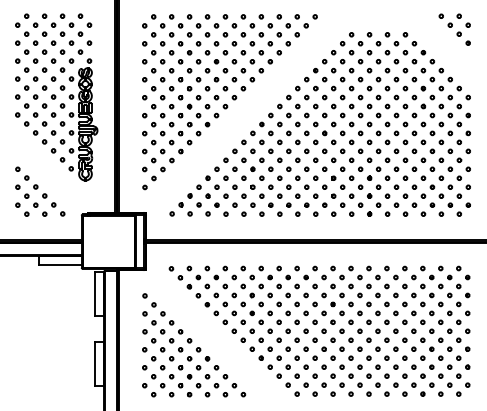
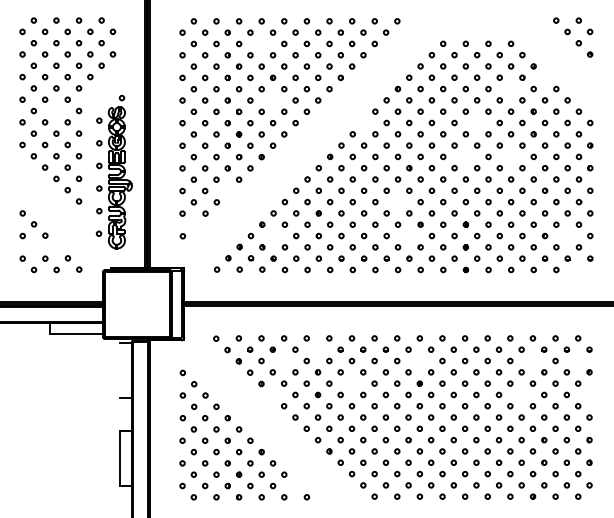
circle: (207, 34) -> (261, 43), removed
circle: (432, 61) -> (544, 77), removed
circle: (405, 70) -> (511, 88), removed
part: (216, 79) -> (272, 100), removed
circle: (44, 87) -> (56, 110), removed
circle: (289, 97) -> (364, 122), removed
circle: (378, 97) -> (477, 122), removed
part: (82, 120) -> (113, 172), moved
circle: (369, 124) -> (465, 156), removed
circle: (405, 124) -> (511, 156), removed
part: (181, 151) -> (228, 190), removed
circle: (315, 160) -> (397, 202), removed
circle: (154, 178) -> (194, 224), removed
circle: (216, 186) -> (273, 235), removed
circle: (324, 186) -> (409, 235), removed
circle: (450, 186) -> (567, 235), removed
circle: (44, 195) -> (56, 246), removed
circle: (26, 196) -> (33, 247), removed
circle: (458, 213) -> (578, 269), removed
circle: (251, 277) -> (317, 349), removed
circle: (225, 286) -> (284, 360), removed
part: (332, 286) -> (419, 360), removed
circle: (422, 286) -> (532, 360), removed
circle: (458, 286) -> (578, 360), removed
line: (95, 293) -> (120, 370), removed
circle: (278, 304) -> (351, 383), removed
circle: (216, 313) -> (272, 394), removed
circle: (413, 313) -> (521, 394), removed
circle: (467, 313) -> (589, 394), removed
circle: (234, 385) -> (295, 485), removed

